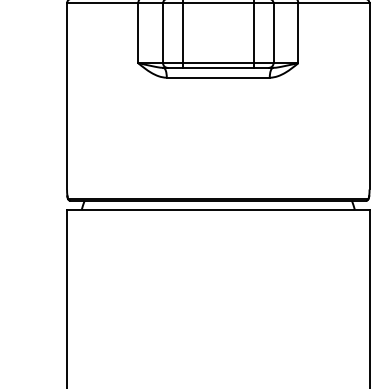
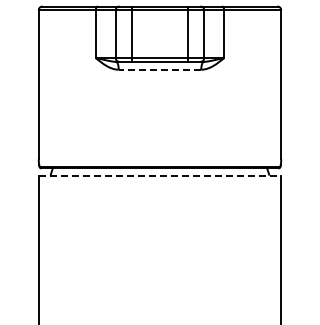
line: (217, 77) -> (159, 69), solid -> dashed
line: (218, 209) -> (160, 175), solid -> dashed

